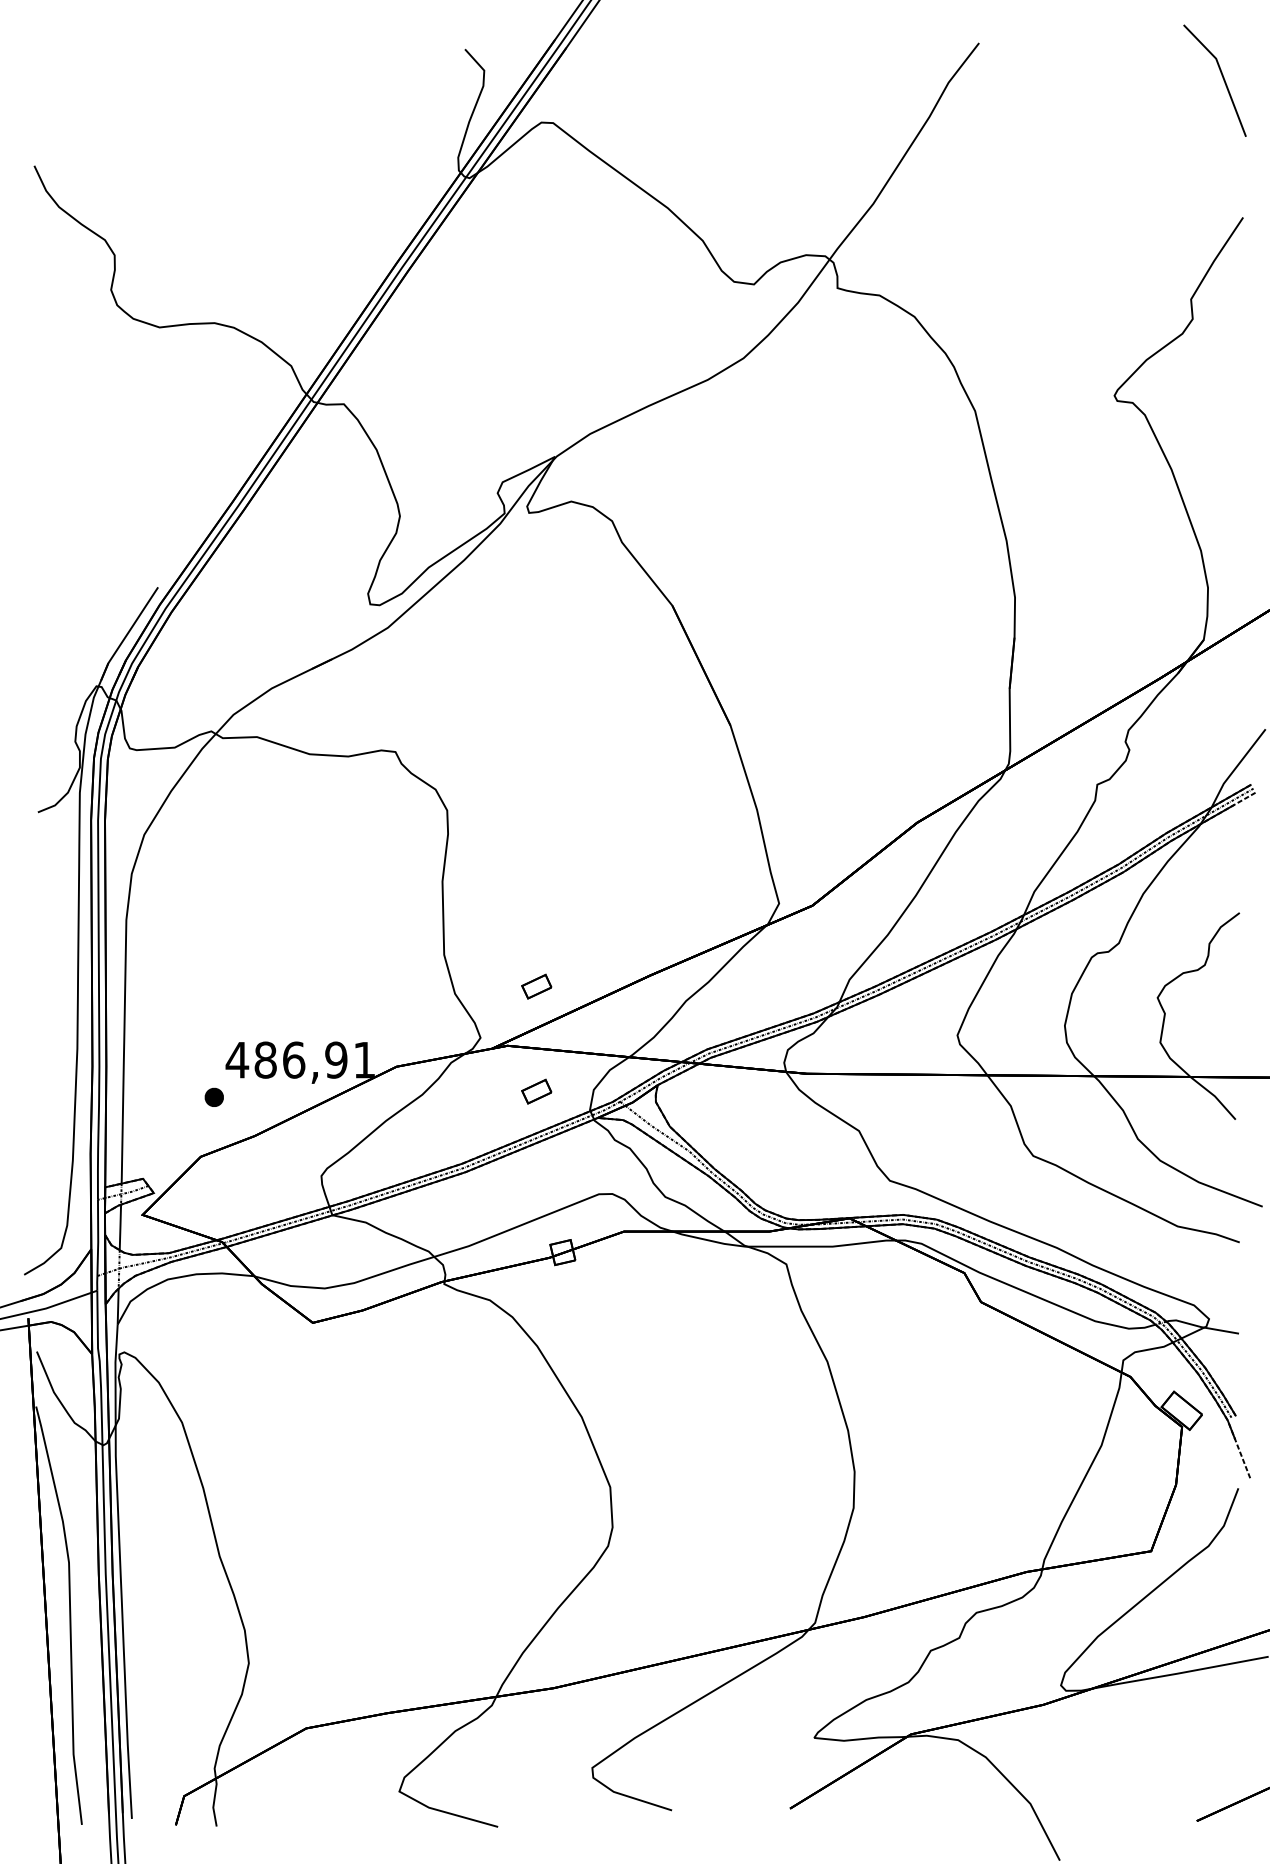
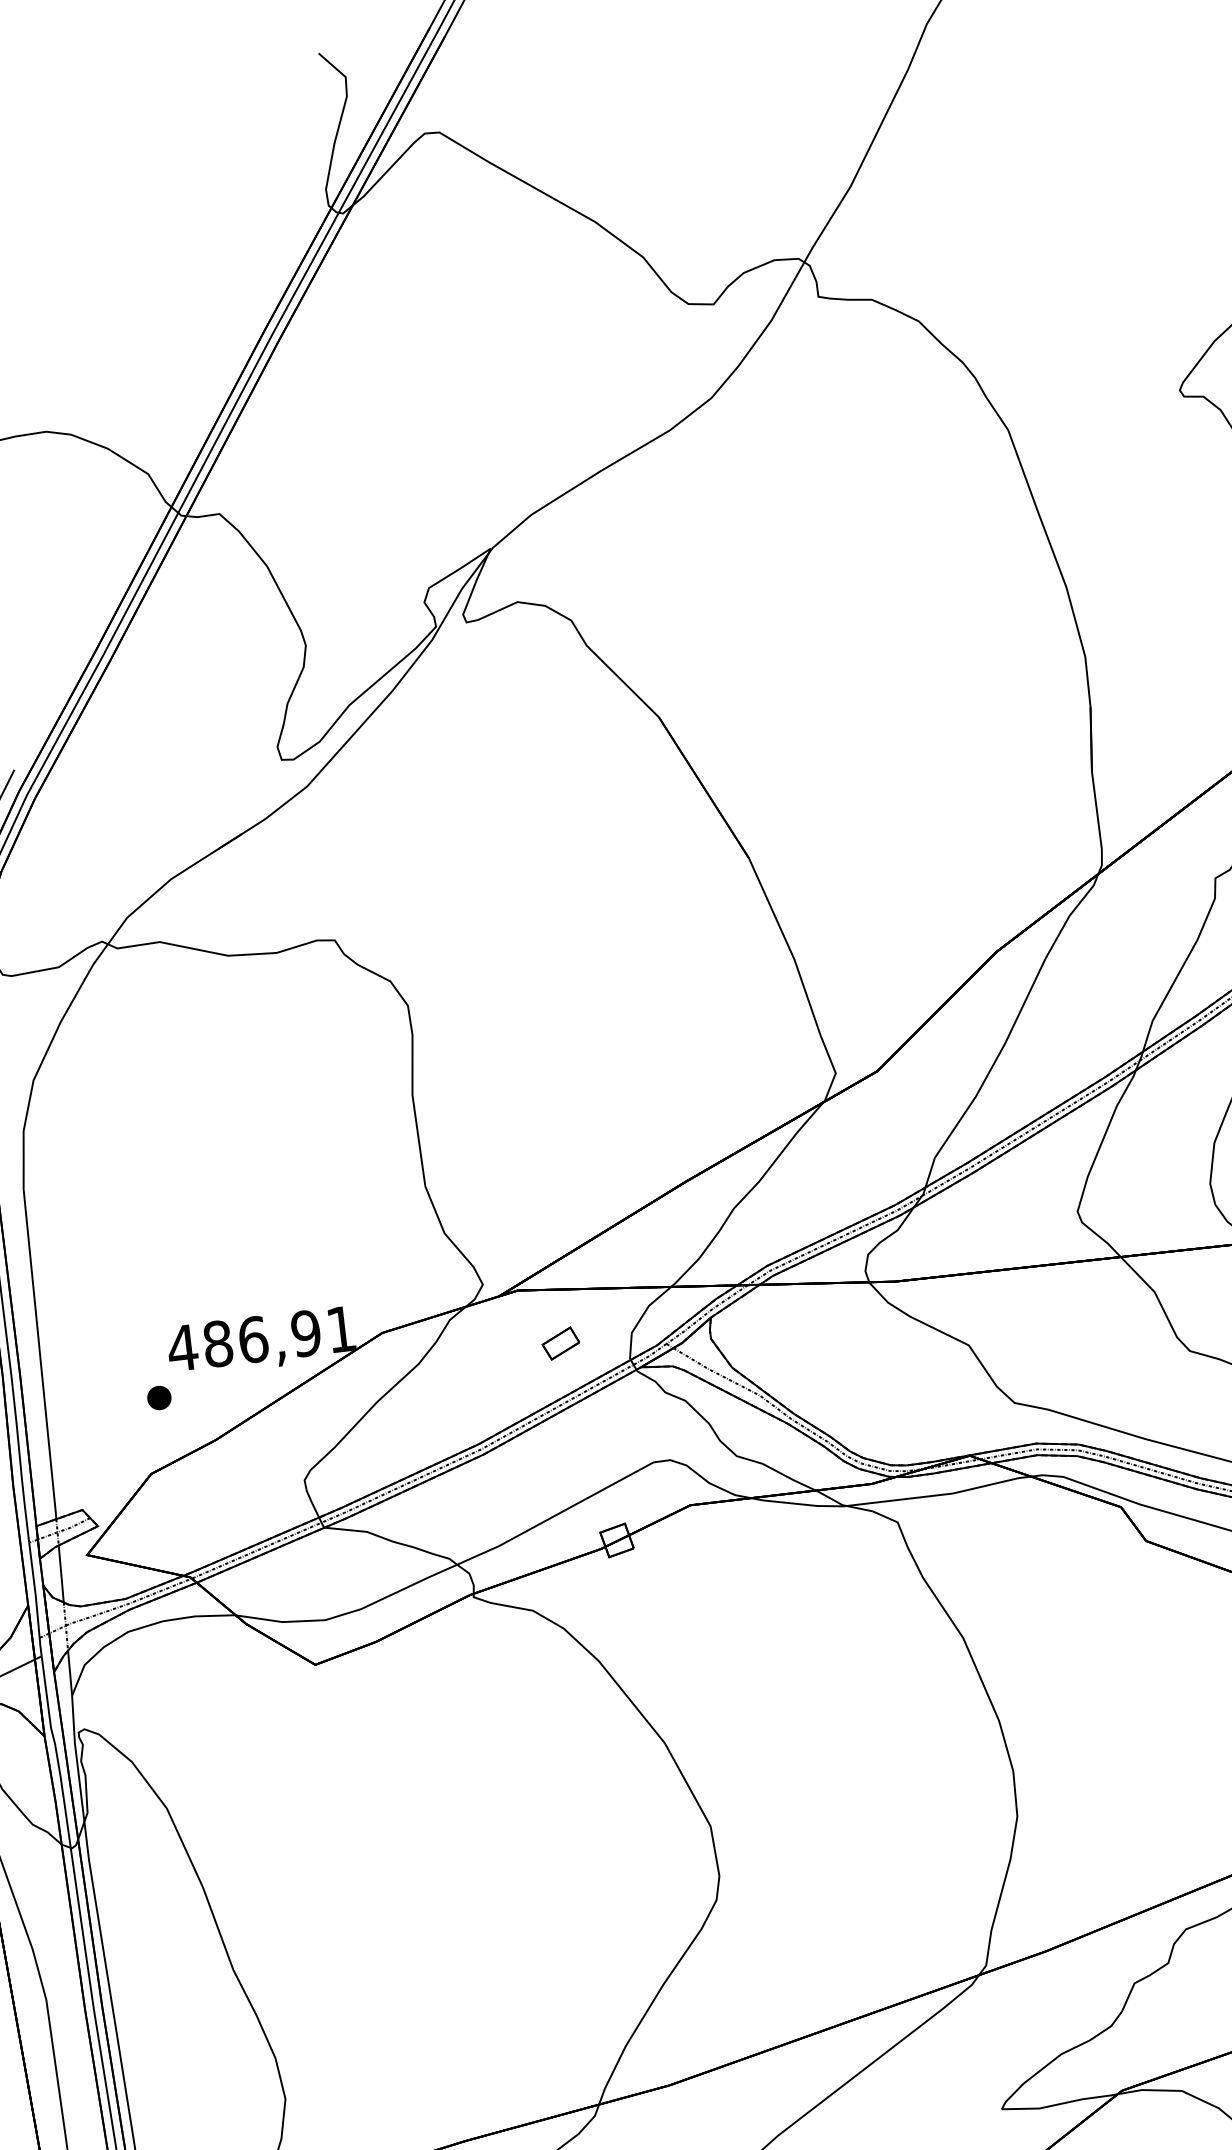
part: (536, 986) -> (545, 1212), removed

